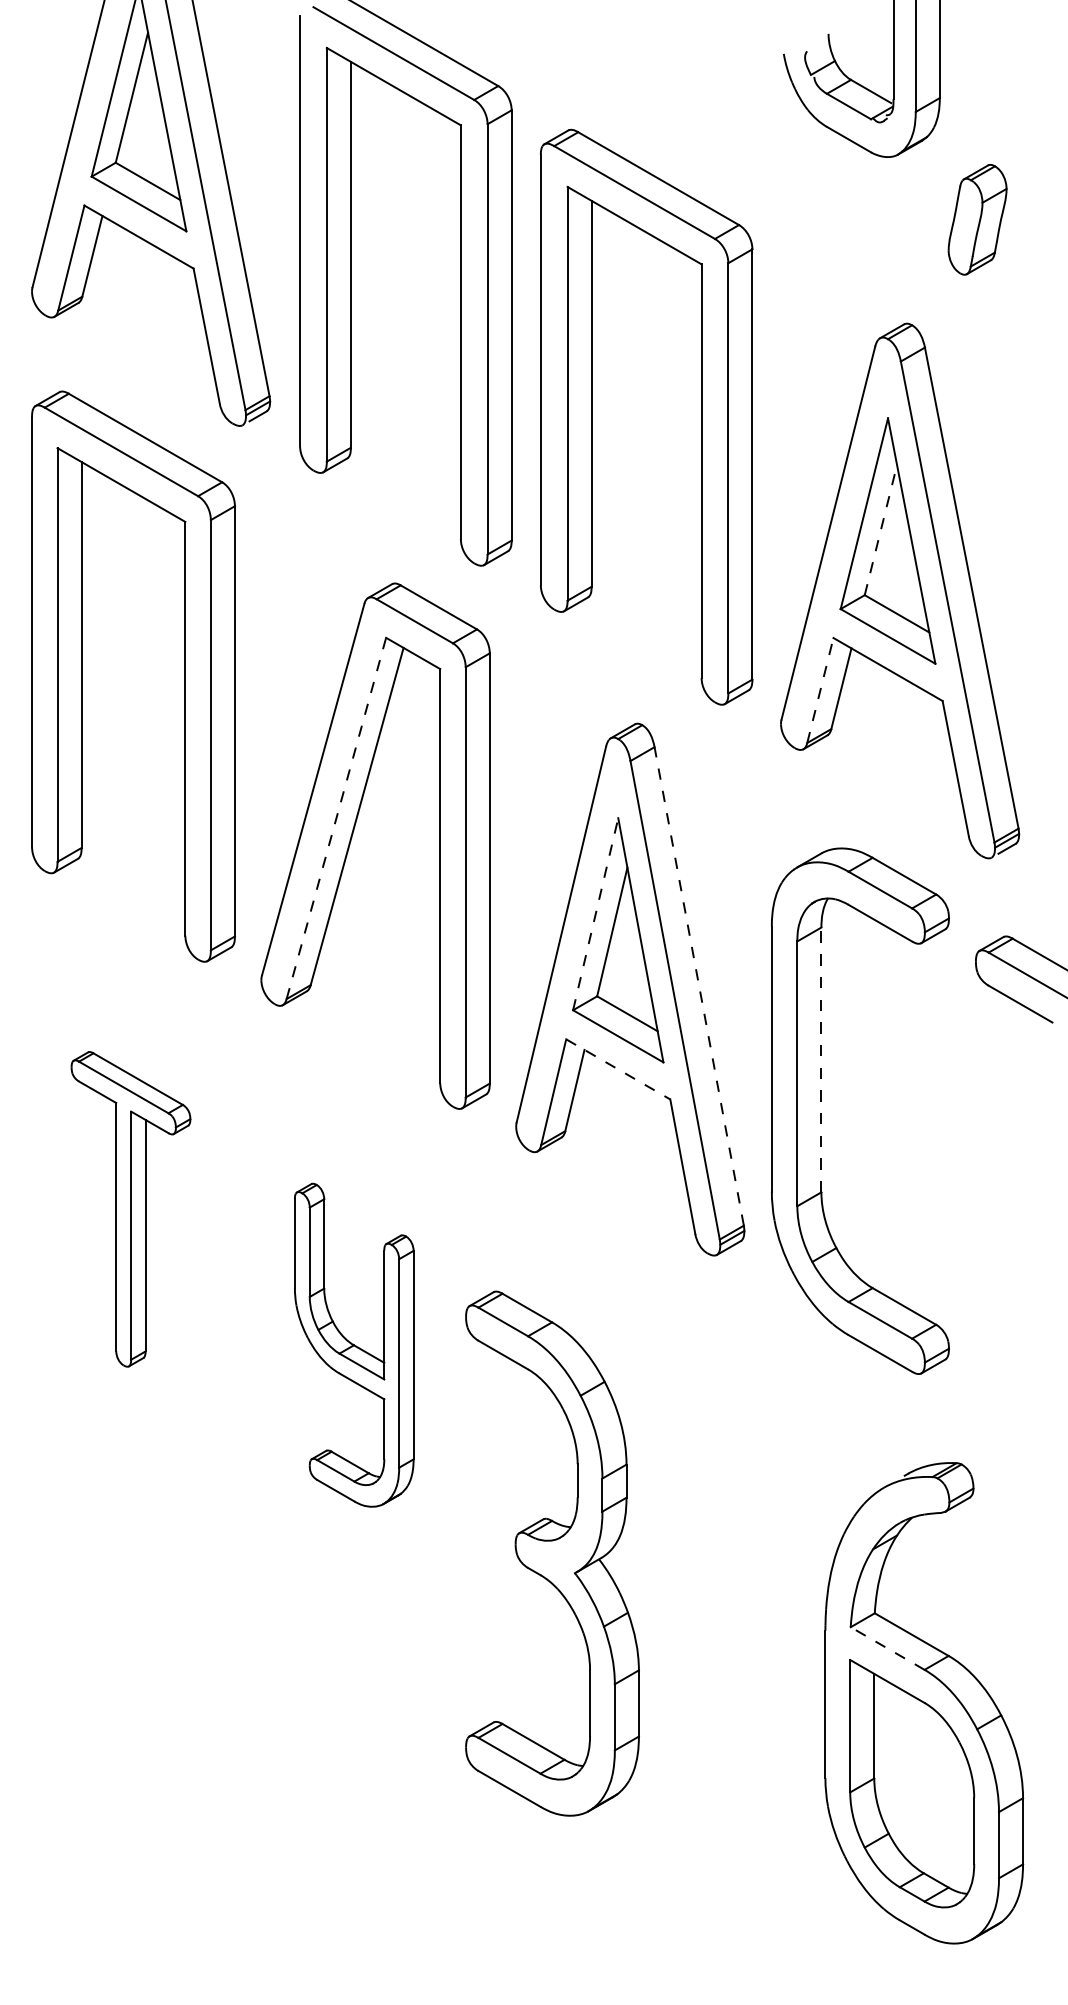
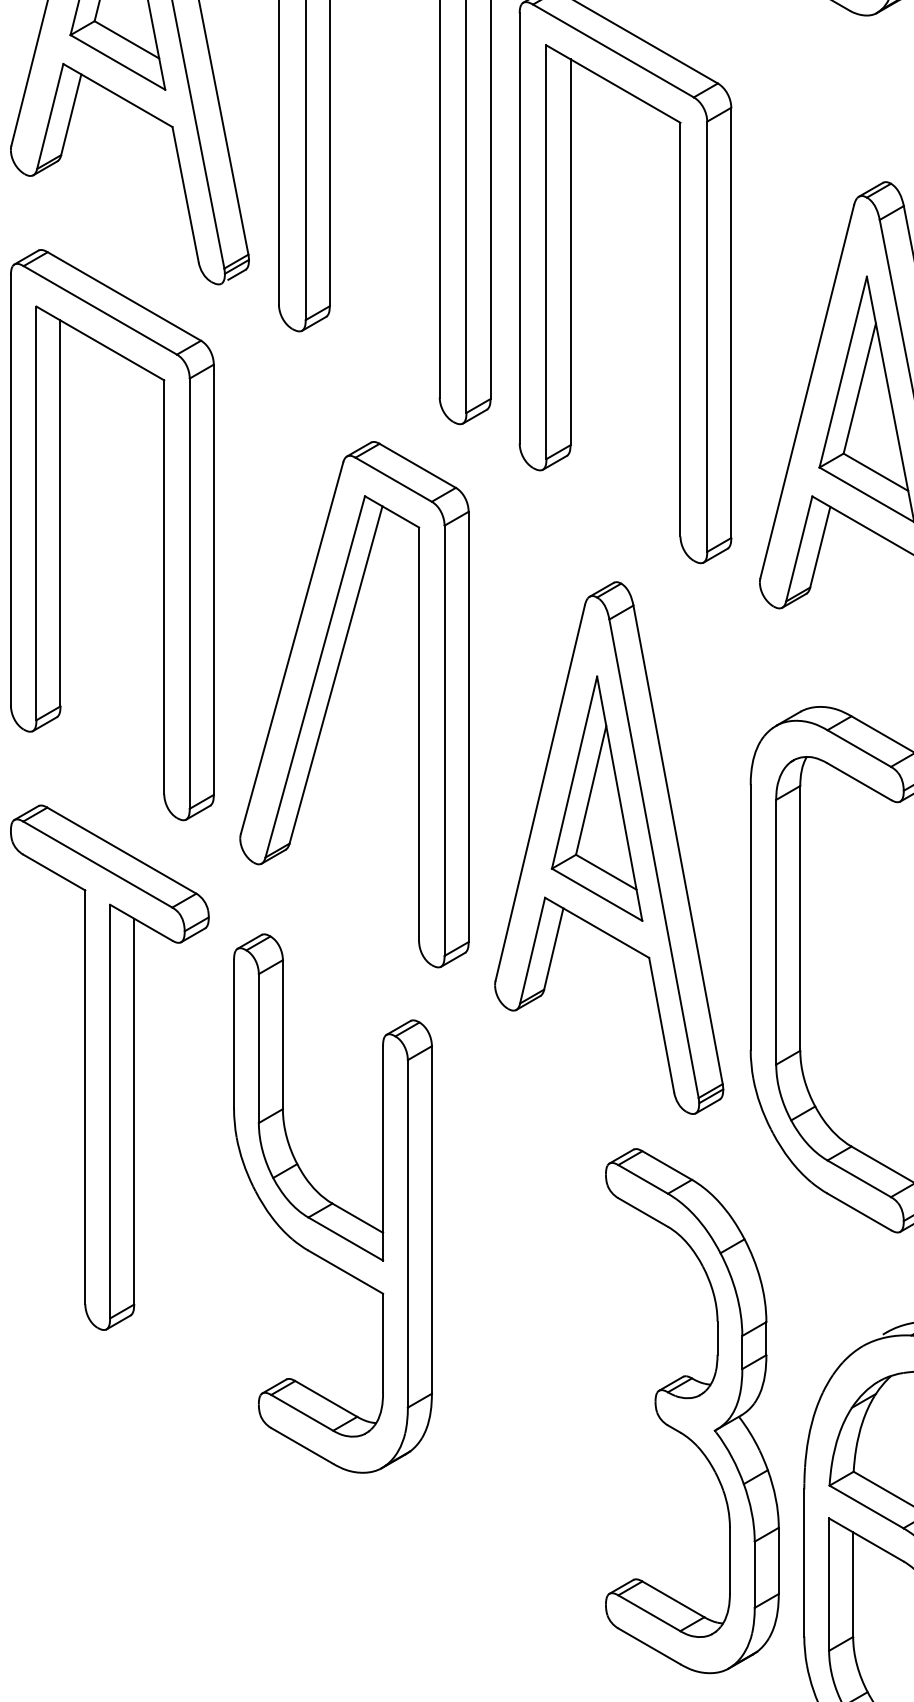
line: (881, 529) -> (860, 387), dashed -> solid
line: (820, 690) -> (799, 548), dashed -> solid
line: (336, 817) -> (315, 675), dashed -> solid
line: (595, 914) -> (574, 772), dashed -> solid
line: (699, 985) -> (678, 843), dashed -> solid
line: (821, 1059) -> (800, 917), dashed -> solid
line: (618, 1069) -> (597, 927), dashed -> solid
part: (130, 1209) -> (109, 1067), size x1.67
part: (354, 1345) -> (333, 1203), size x1.67
part: (552, 1553) -> (692, 1410), moved
line: (887, 1648) -> (866, 1506), dashed -> solid

